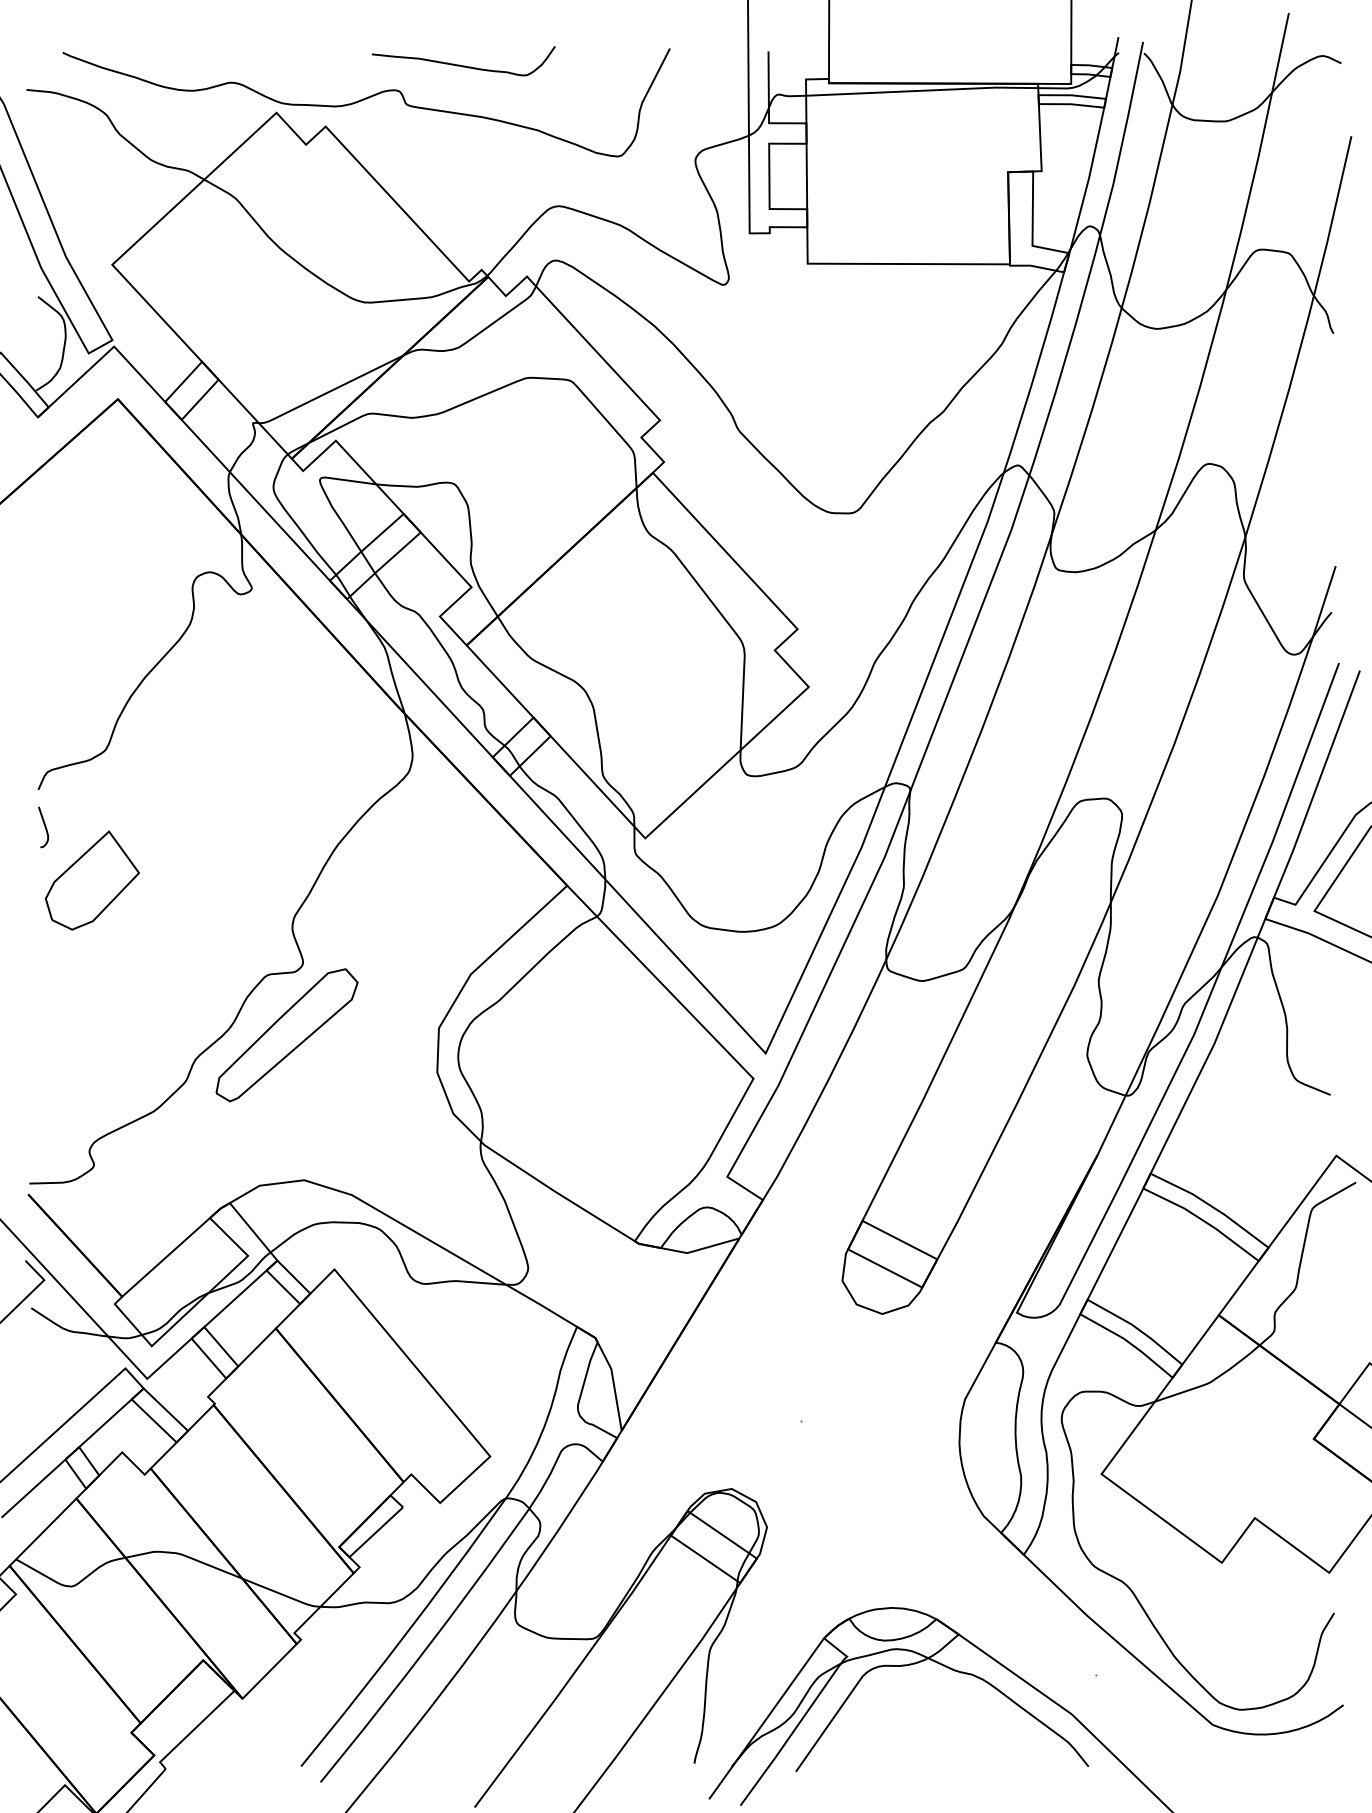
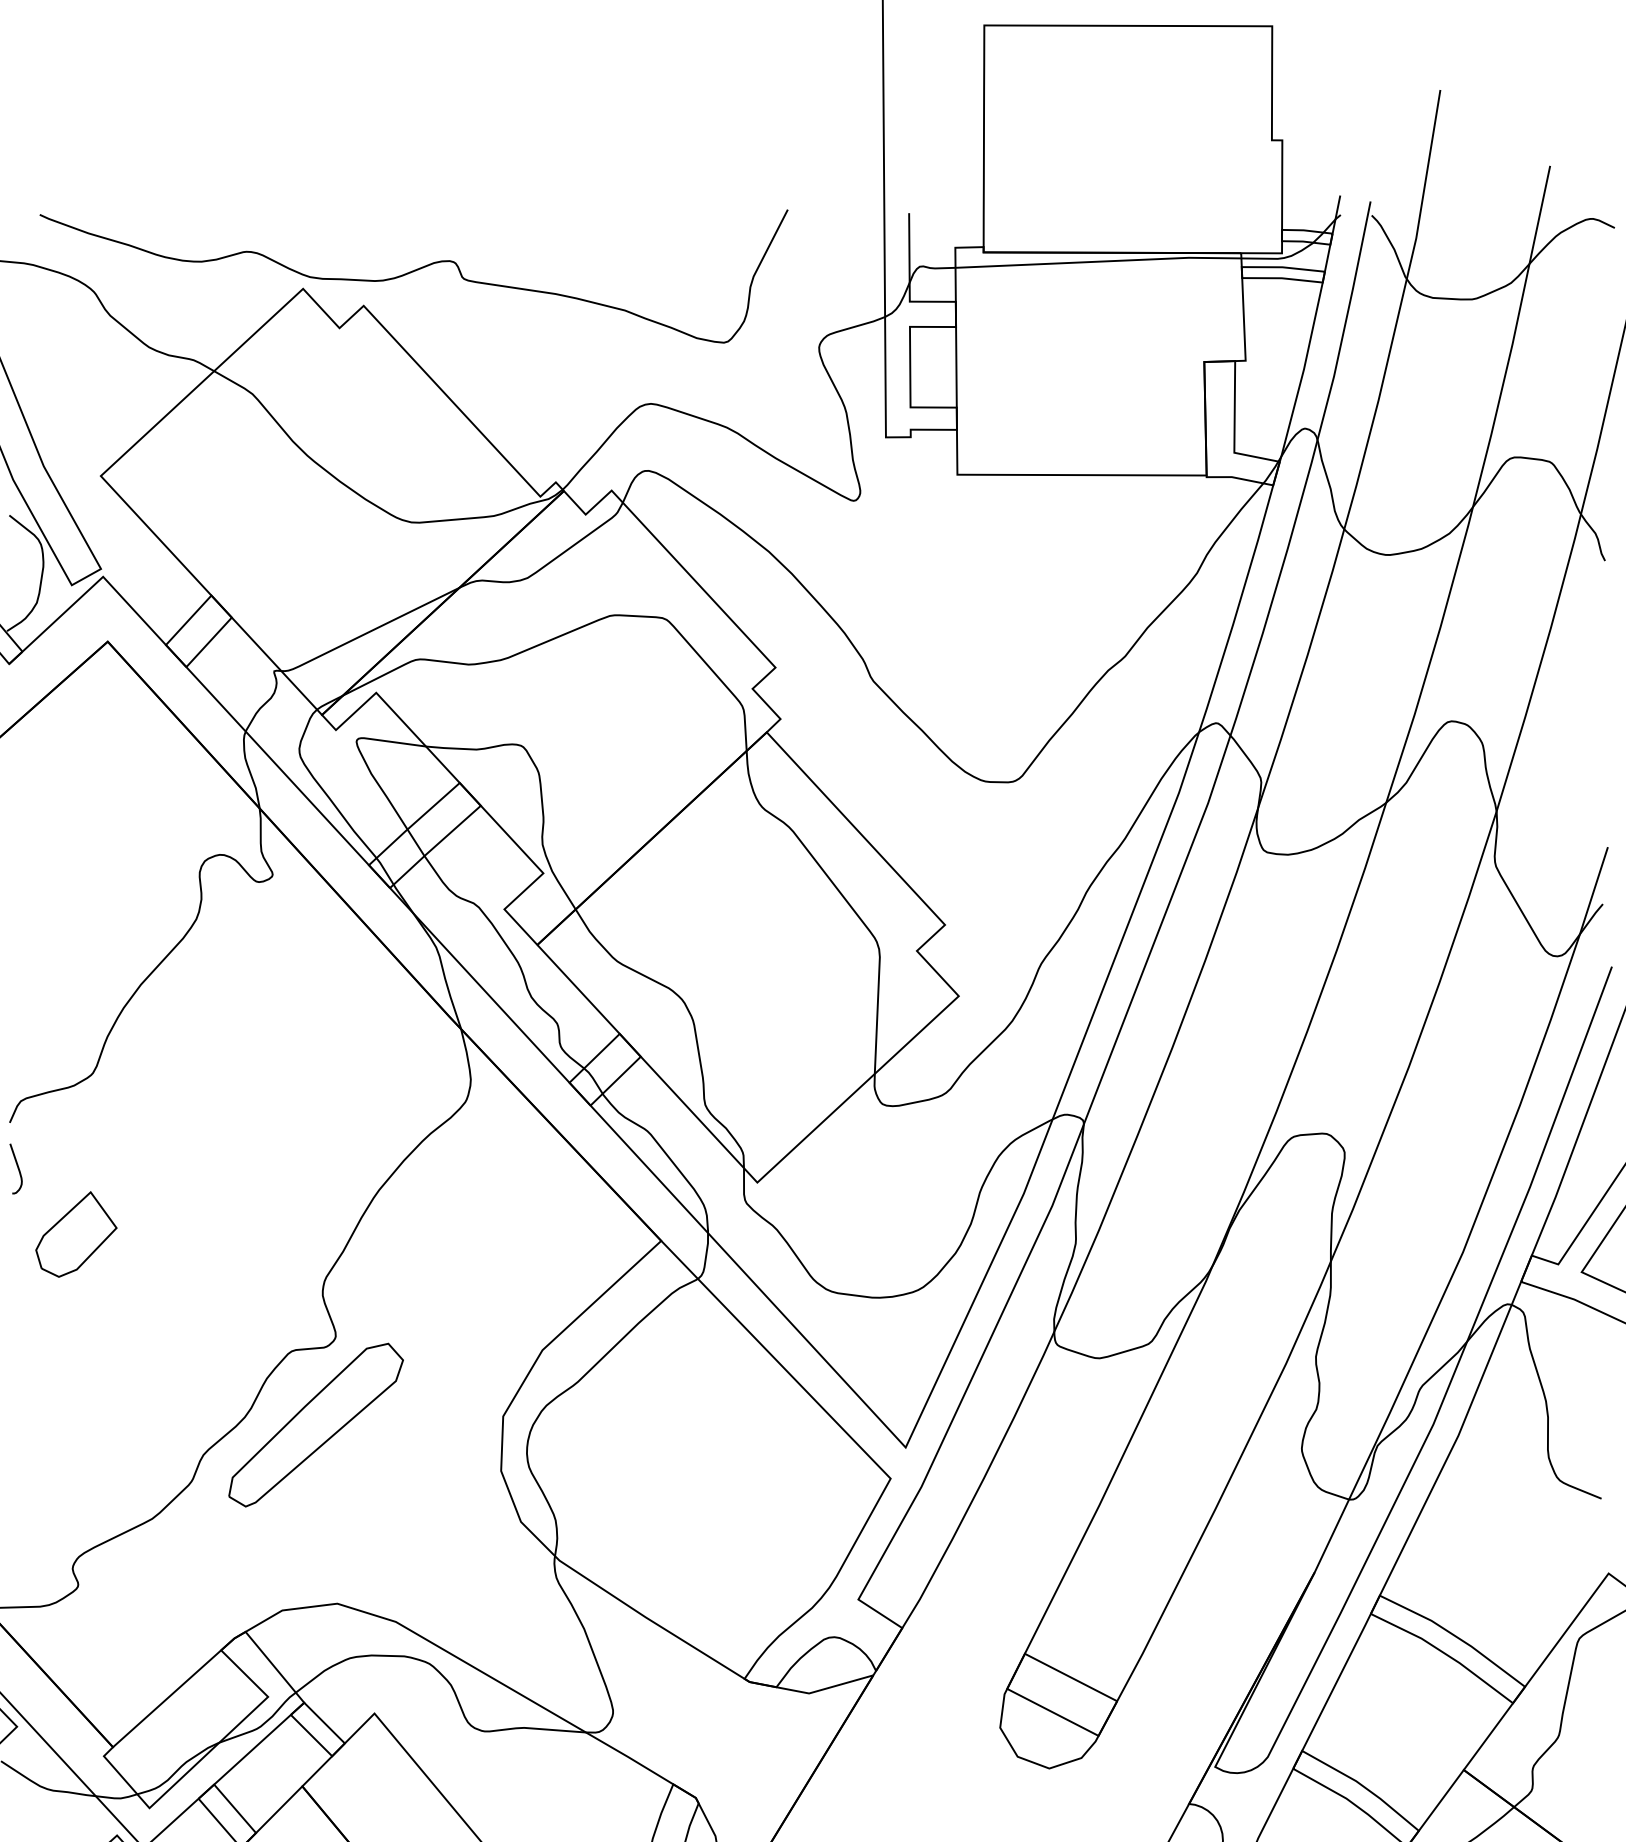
curve: (463, 65) -> (533, 230), removed
part: (92, 880) -> (76, 1234), size x0.7

